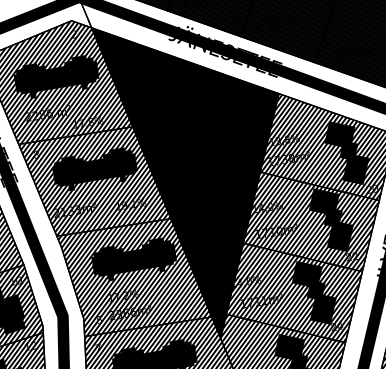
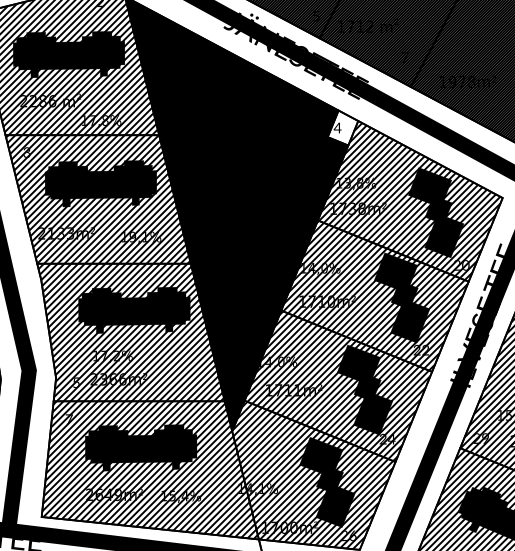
fill: (268, 100) -> (342, 127), removed

